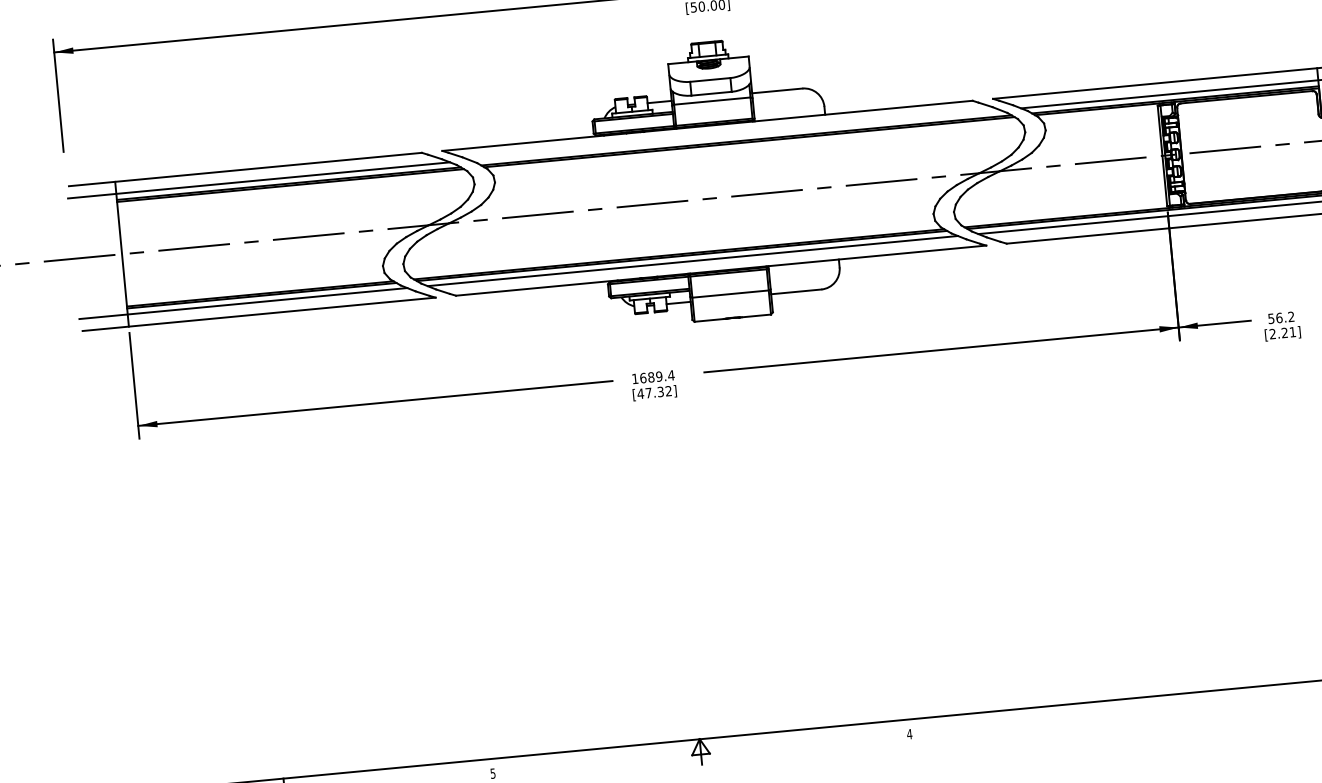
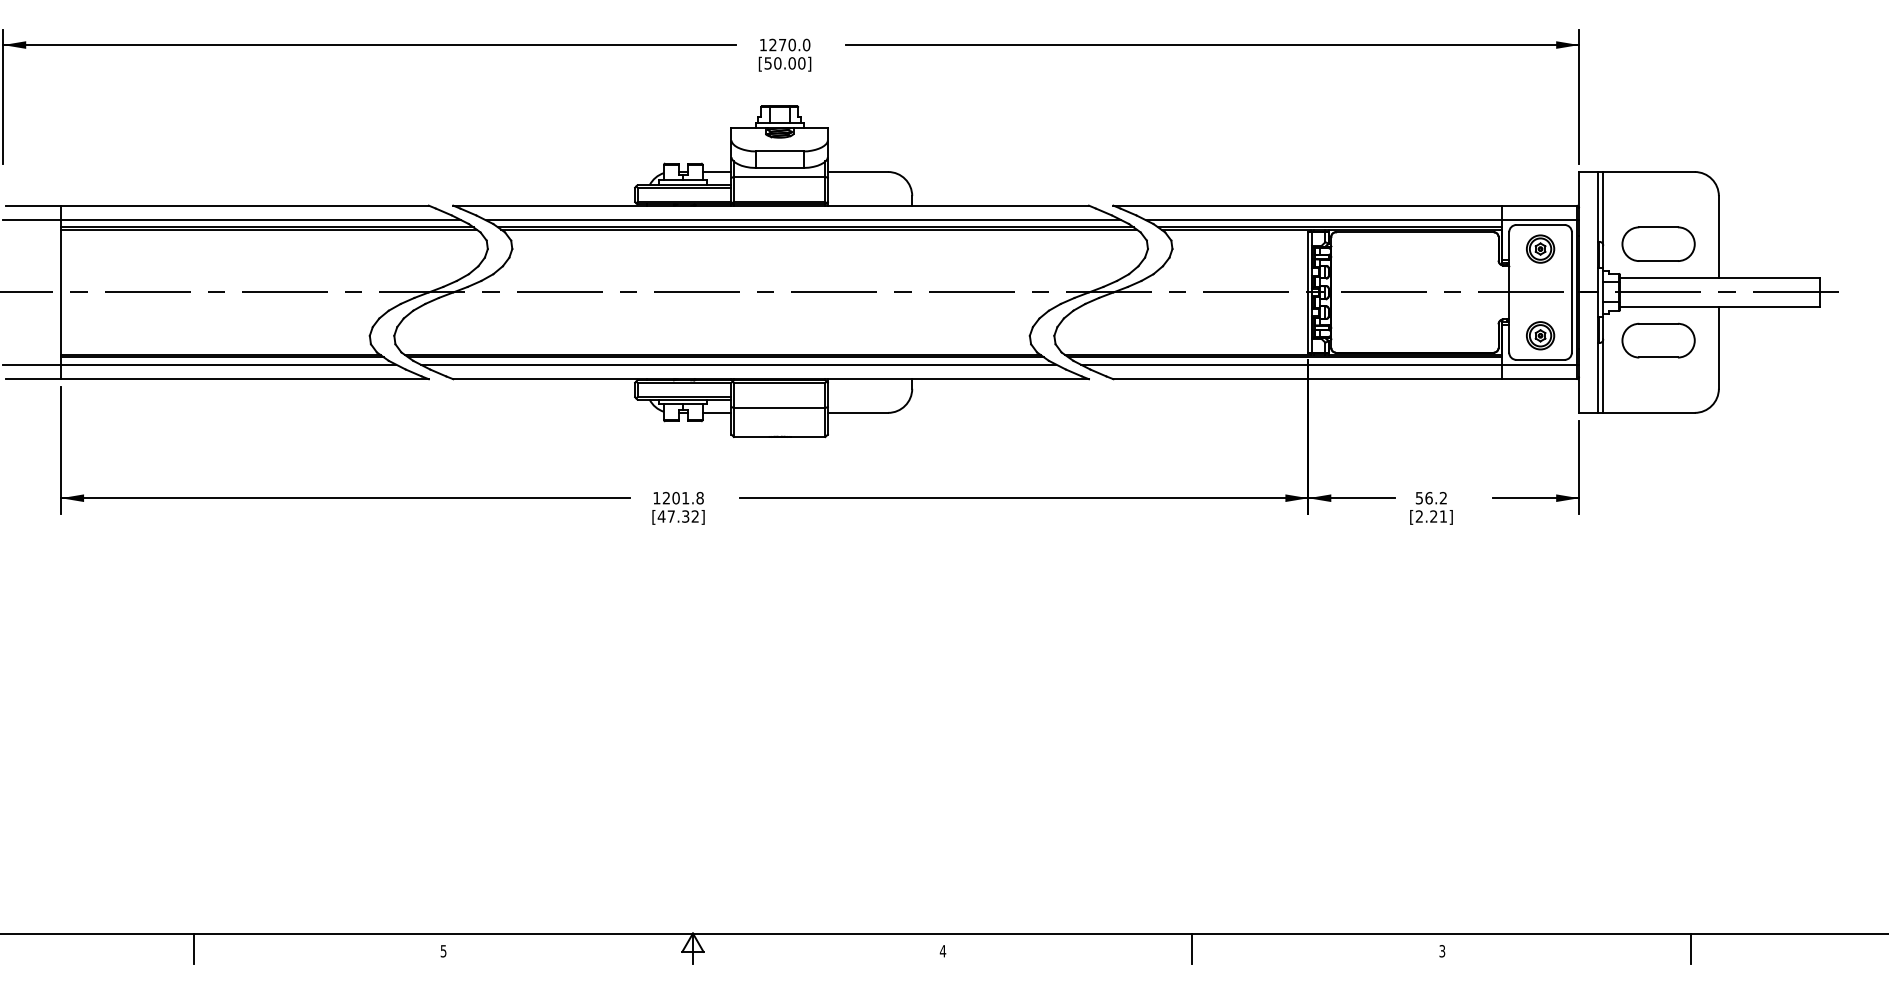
line: (735, 135) -> (803, 220), added
text: (657, 376) -> (683, 497), 1689.4 -> 1201.8
line: (1117, 712) -> (1192, 948), added

